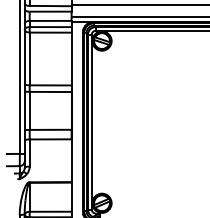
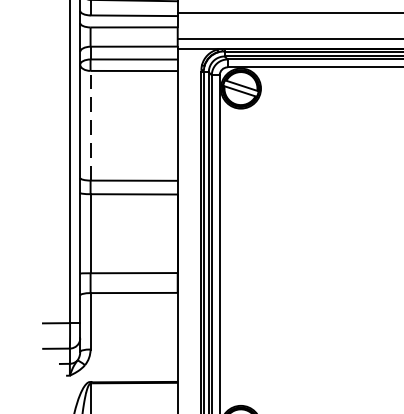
line: (29, 58) -> (90, 124), solid -> dashed

